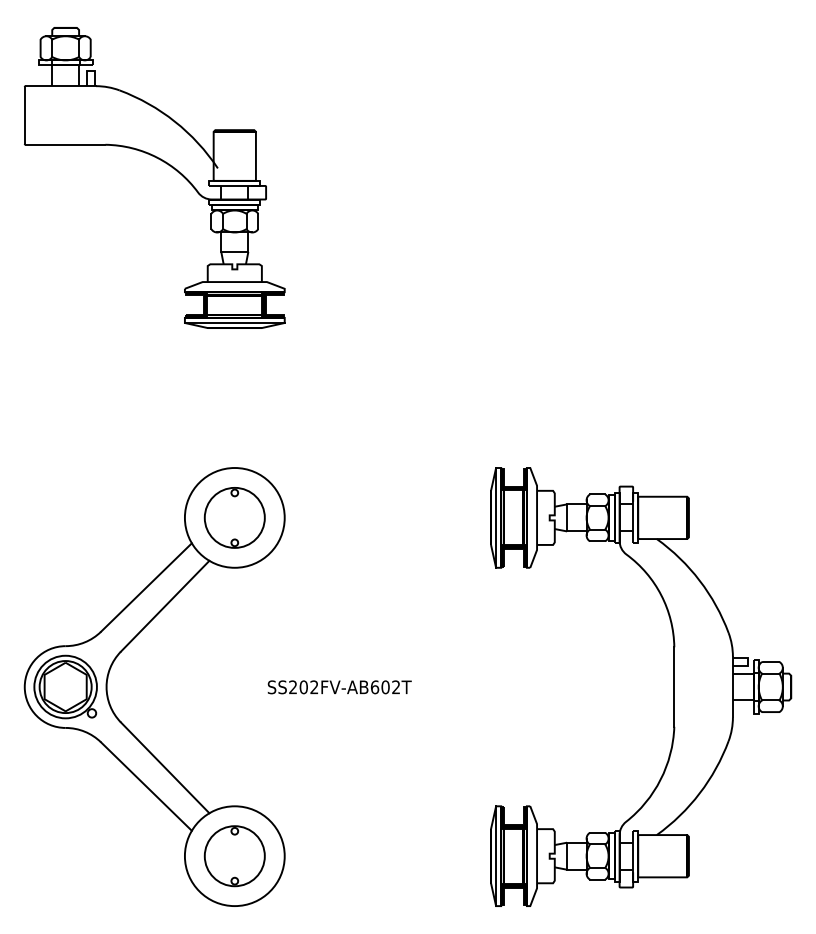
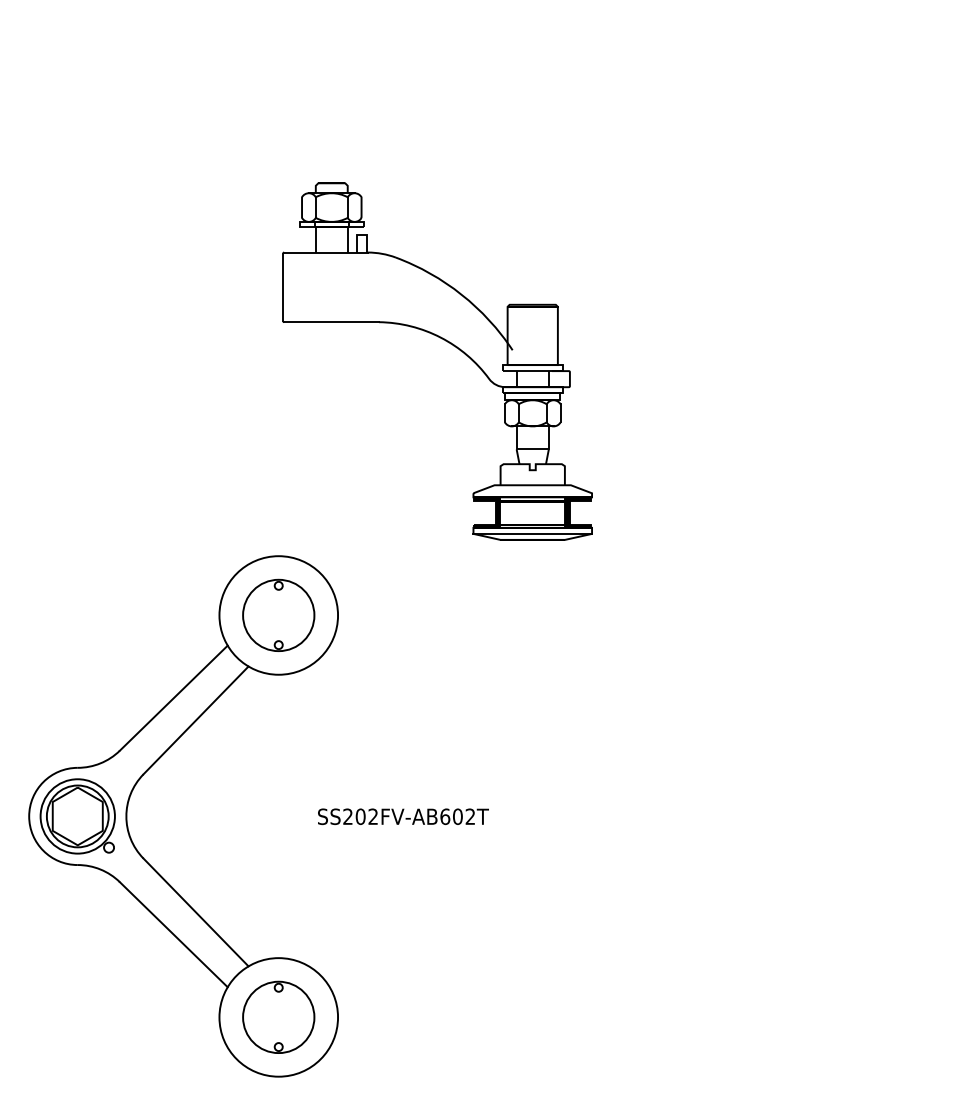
part: (165, 163) -> (450, 344), moved
part: (673, 687) -> (800, 816), removed

